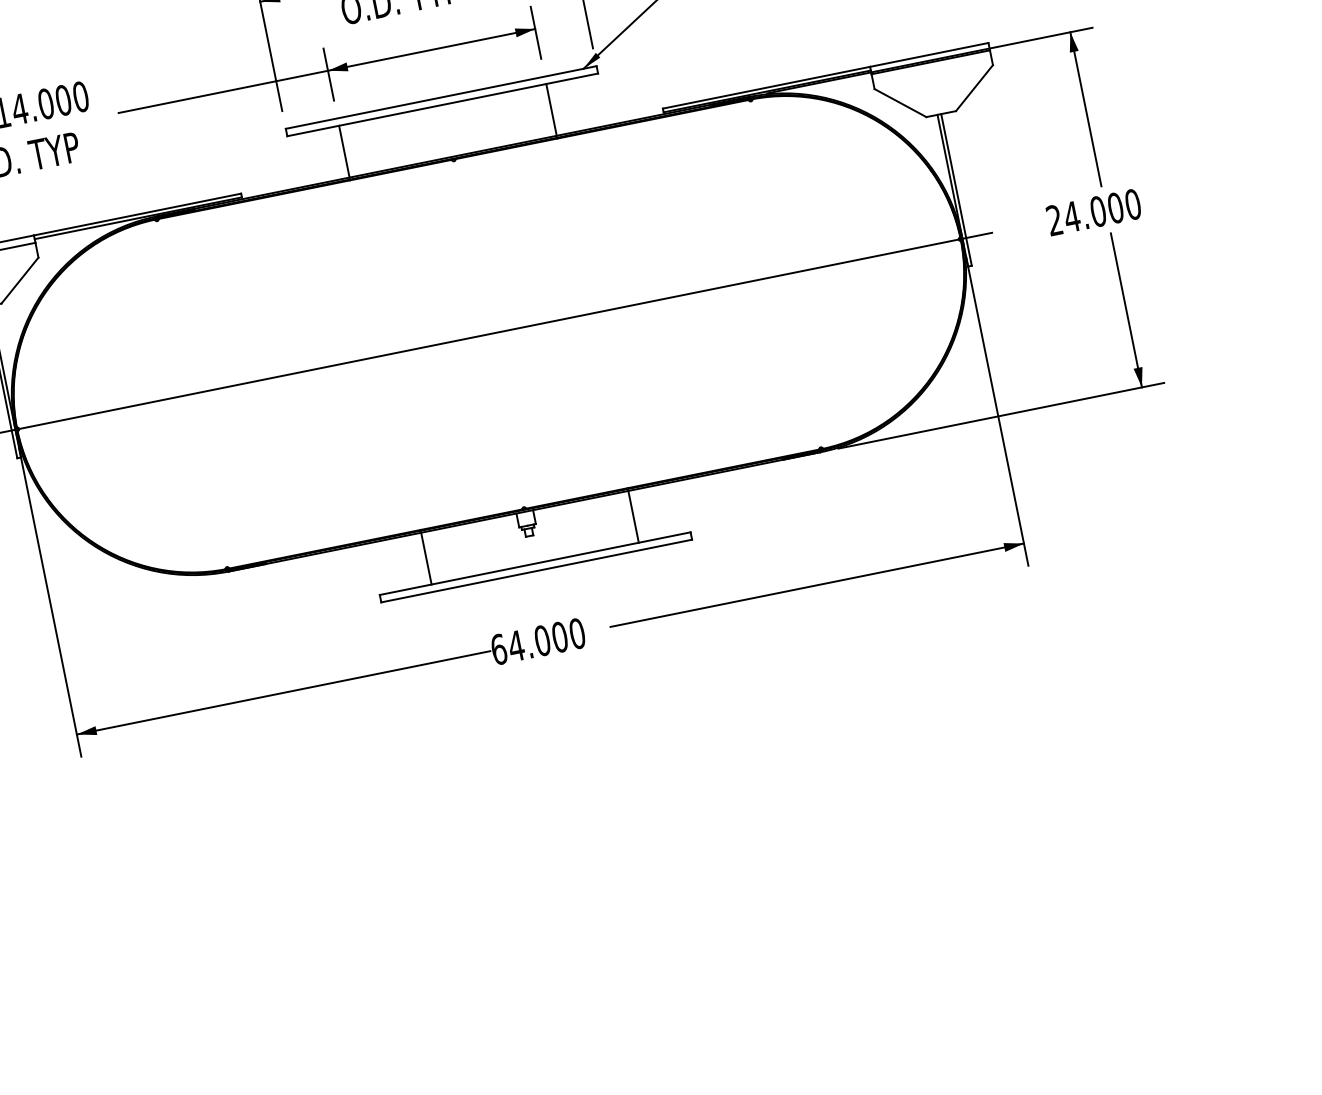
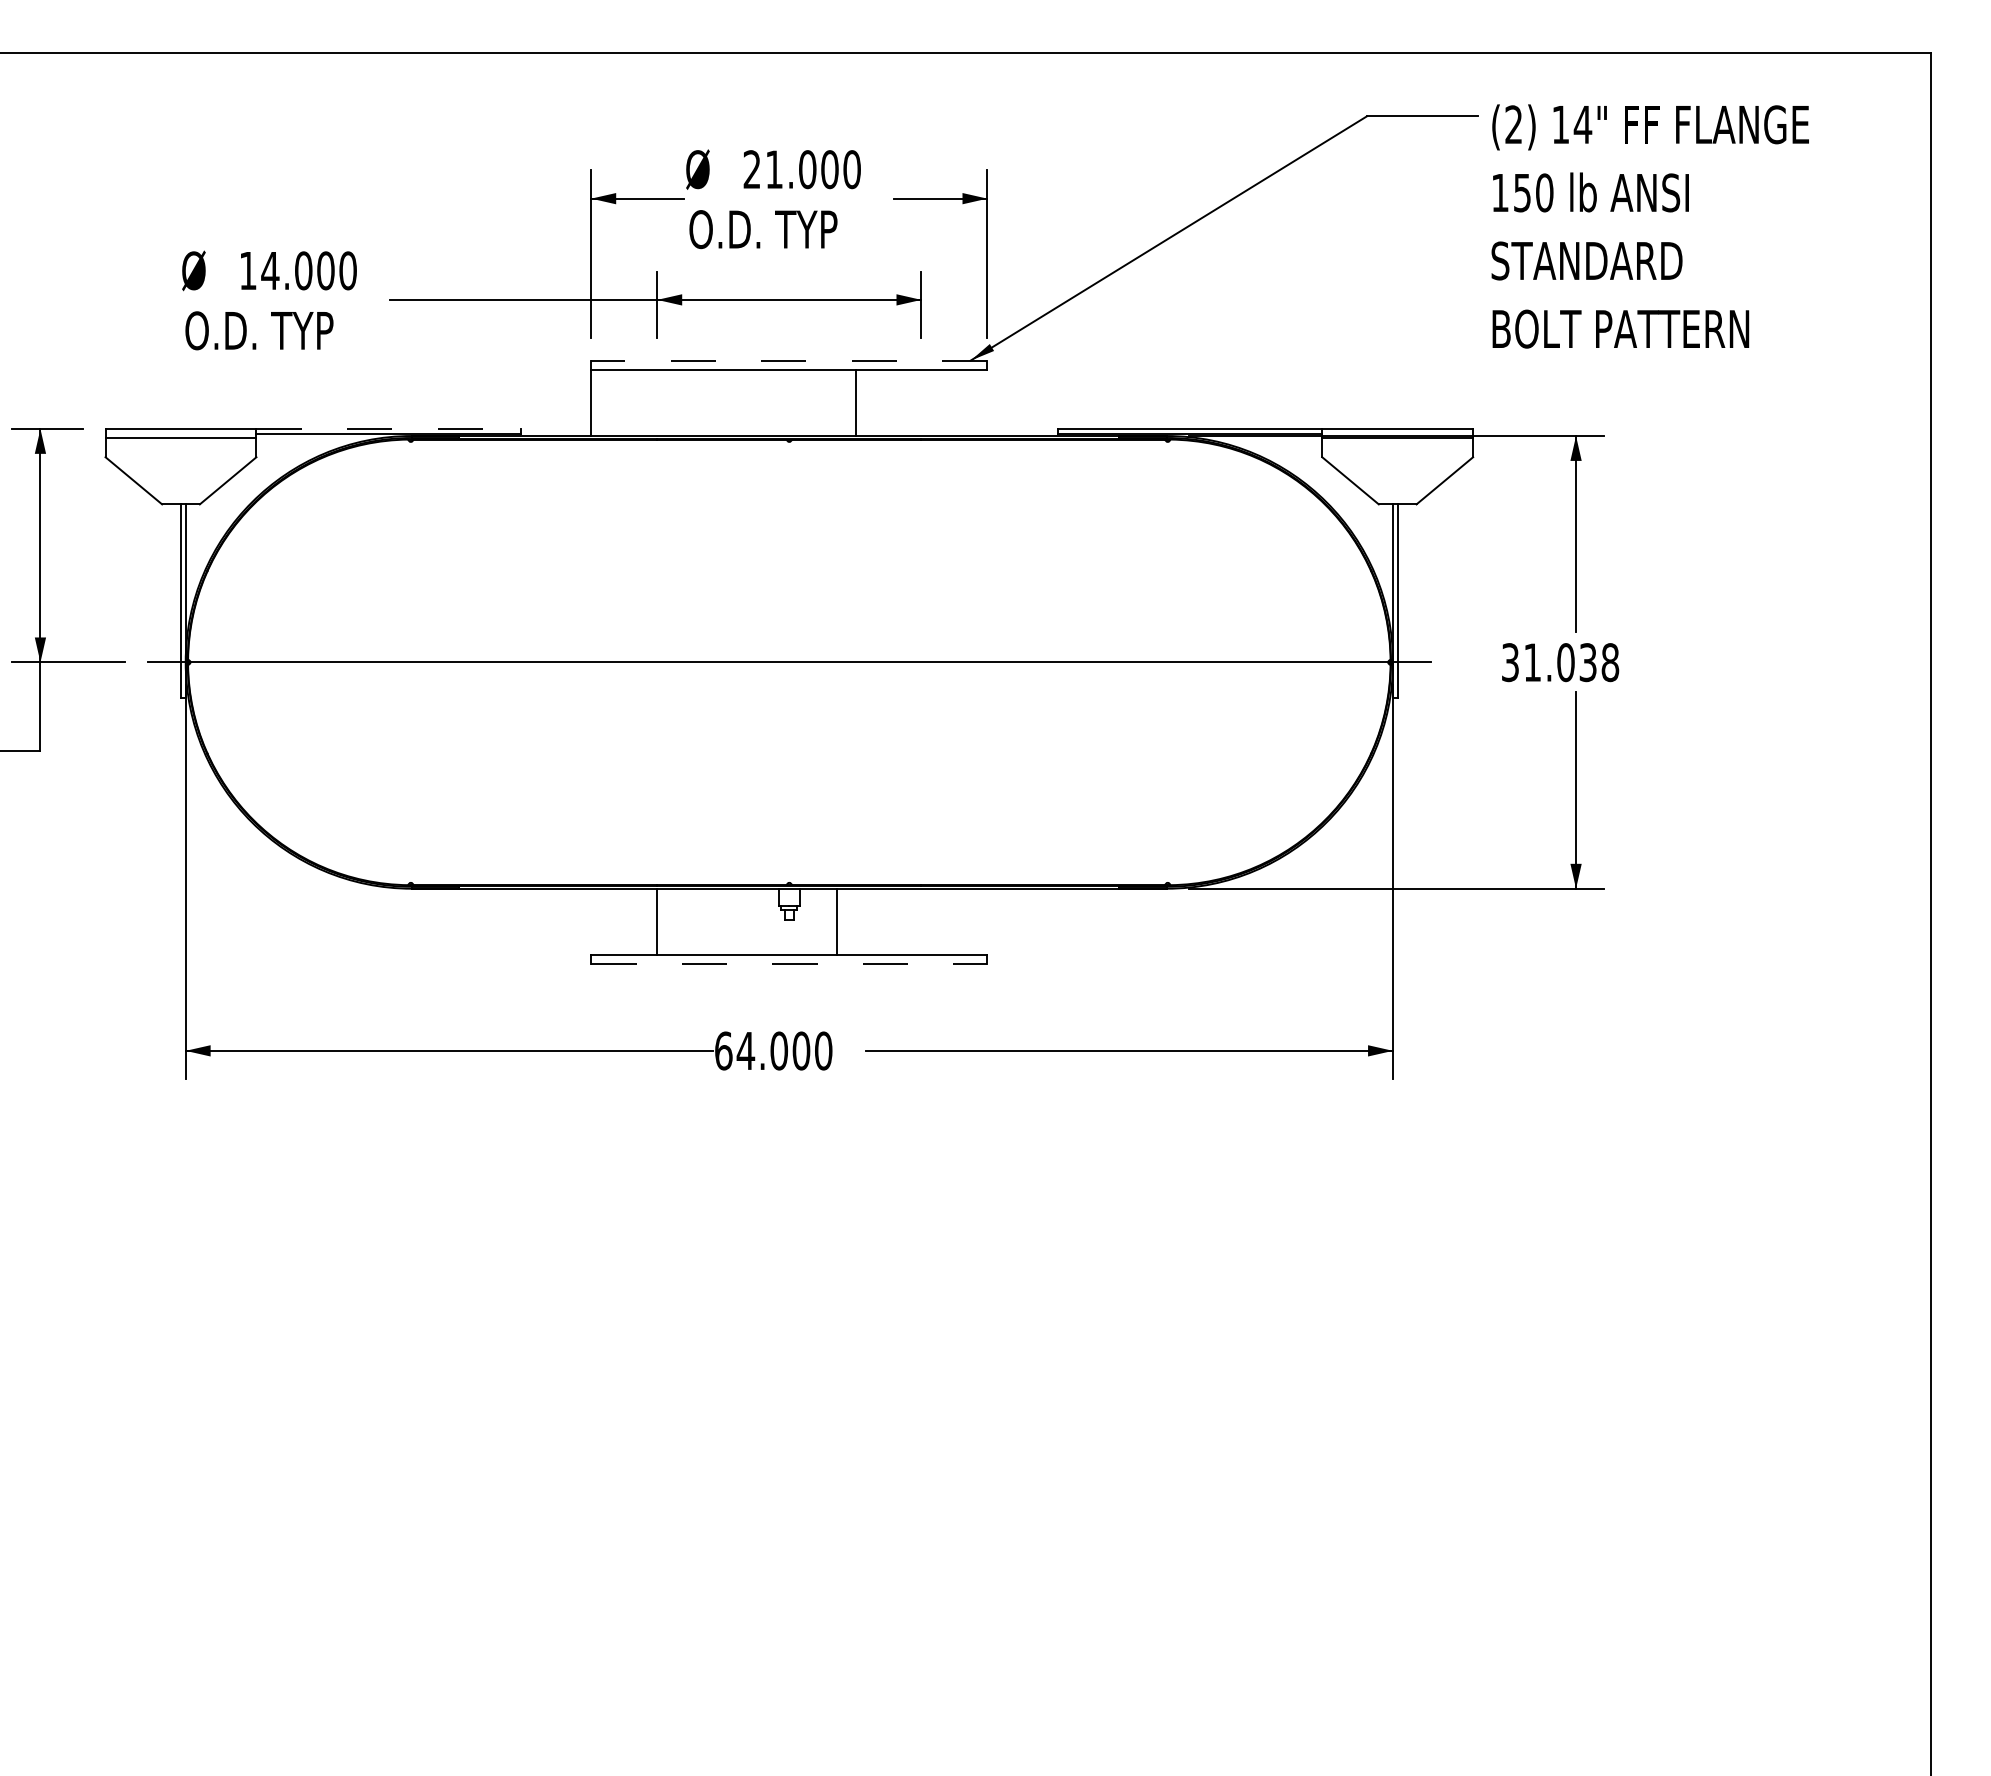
line: (440, 97) -> (788, 360), solid -> dashed
line: (551, 110) -> (856, 403), moved
line: (344, 152) -> (591, 403), moved
text: (1093, 212) -> (1560, 662), 24.000 -> 31.038
line: (138, 214) -> (389, 428), solid -> dashed
line: (633, 516) -> (837, 921), moved
line: (536, 571) -> (789, 964), solid -> dashed

